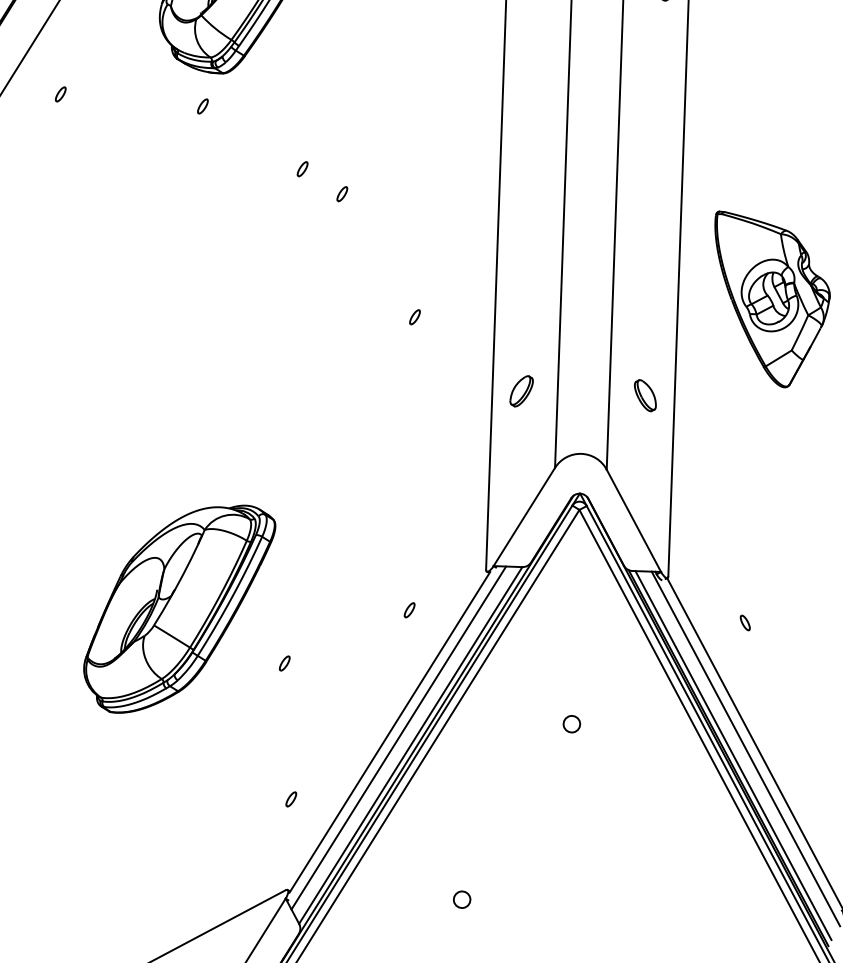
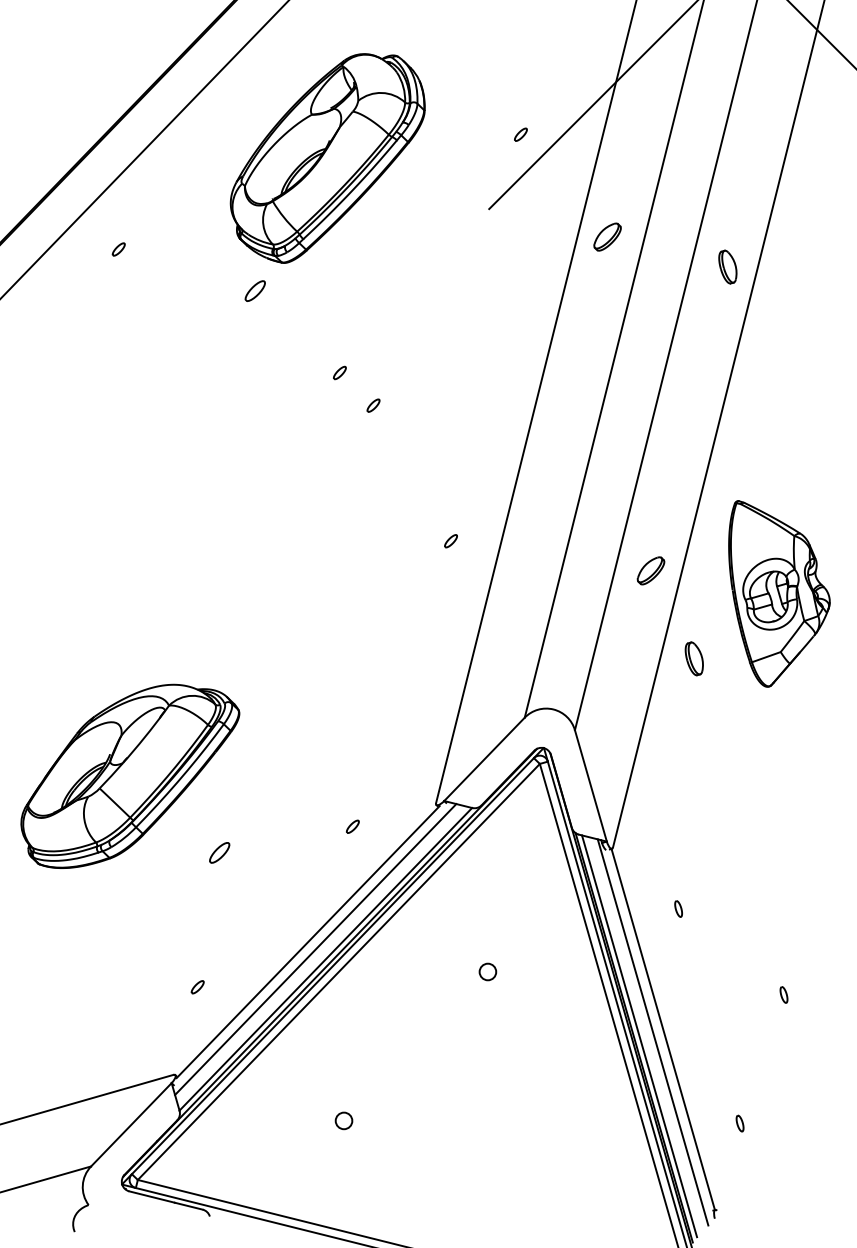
part: (202, 106) -> (255, 290), size x1.6
part: (414, 317) -> (450, 541), moved
part: (521, 391) -> (650, 570), moved
part: (644, 395) -> (693, 658), moved
part: (284, 663) -> (219, 852), size x1.6

